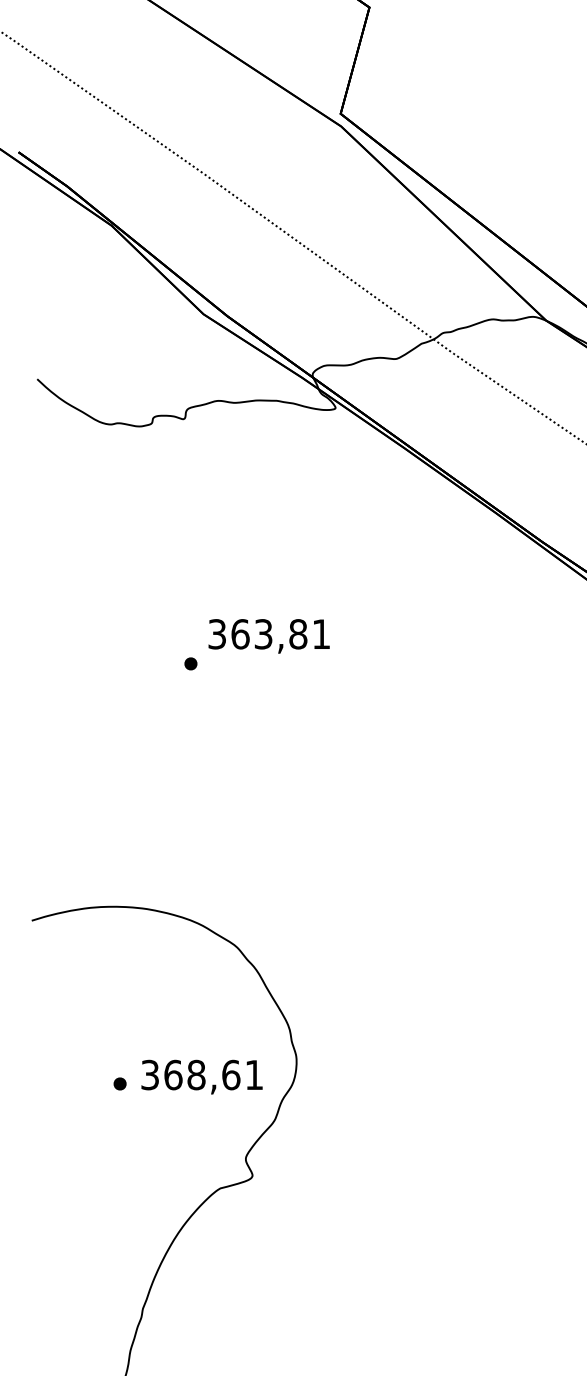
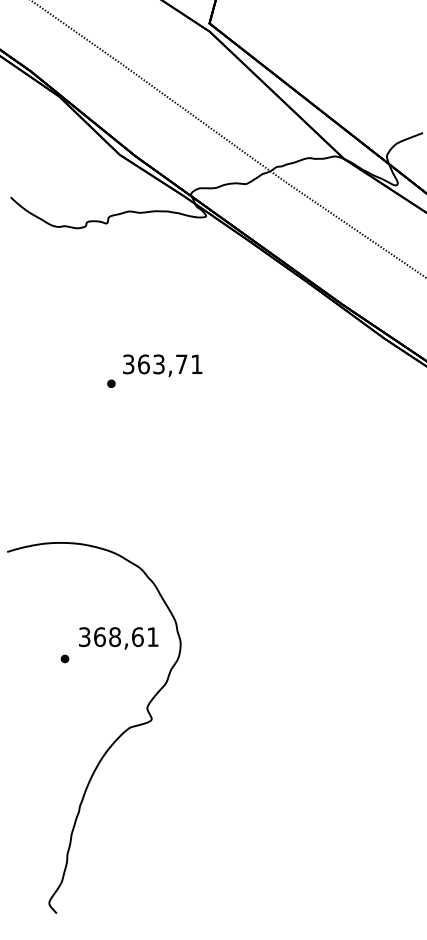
text: (297, 634) -> (181, 364), 363,81 -> 363,71
text: (201, 1077) -> (118, 638), moved

